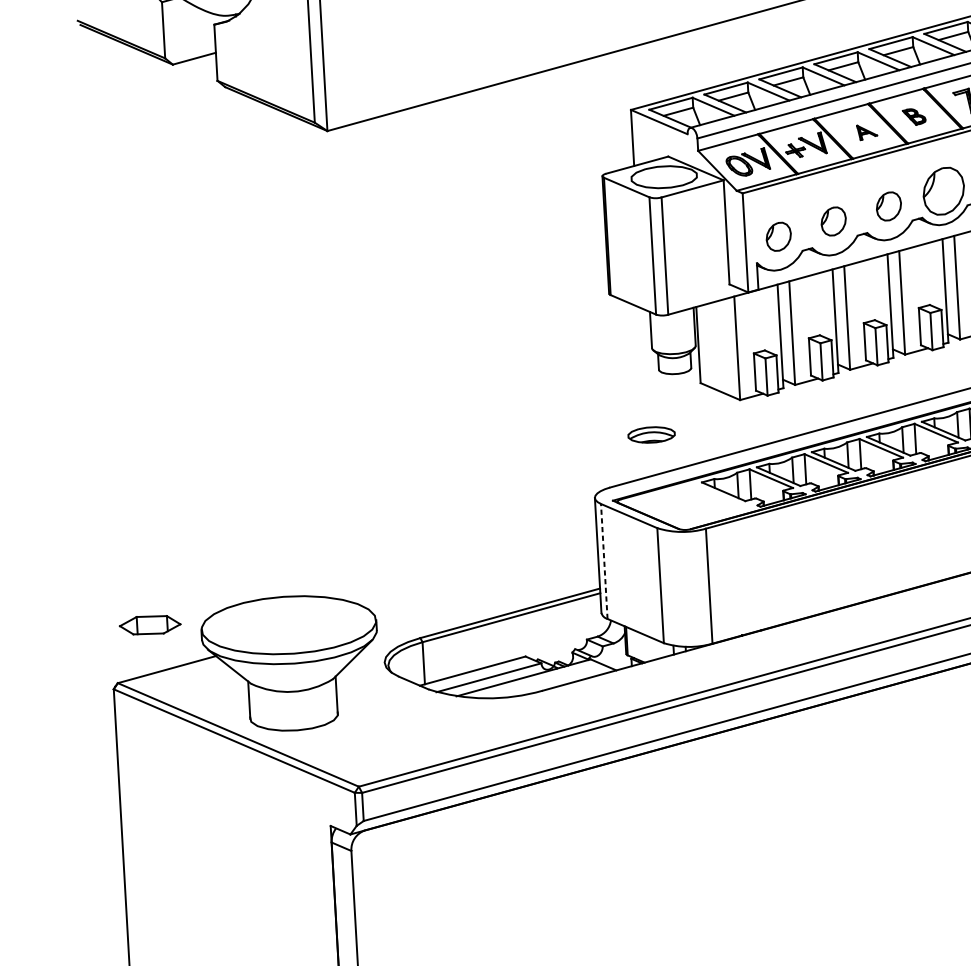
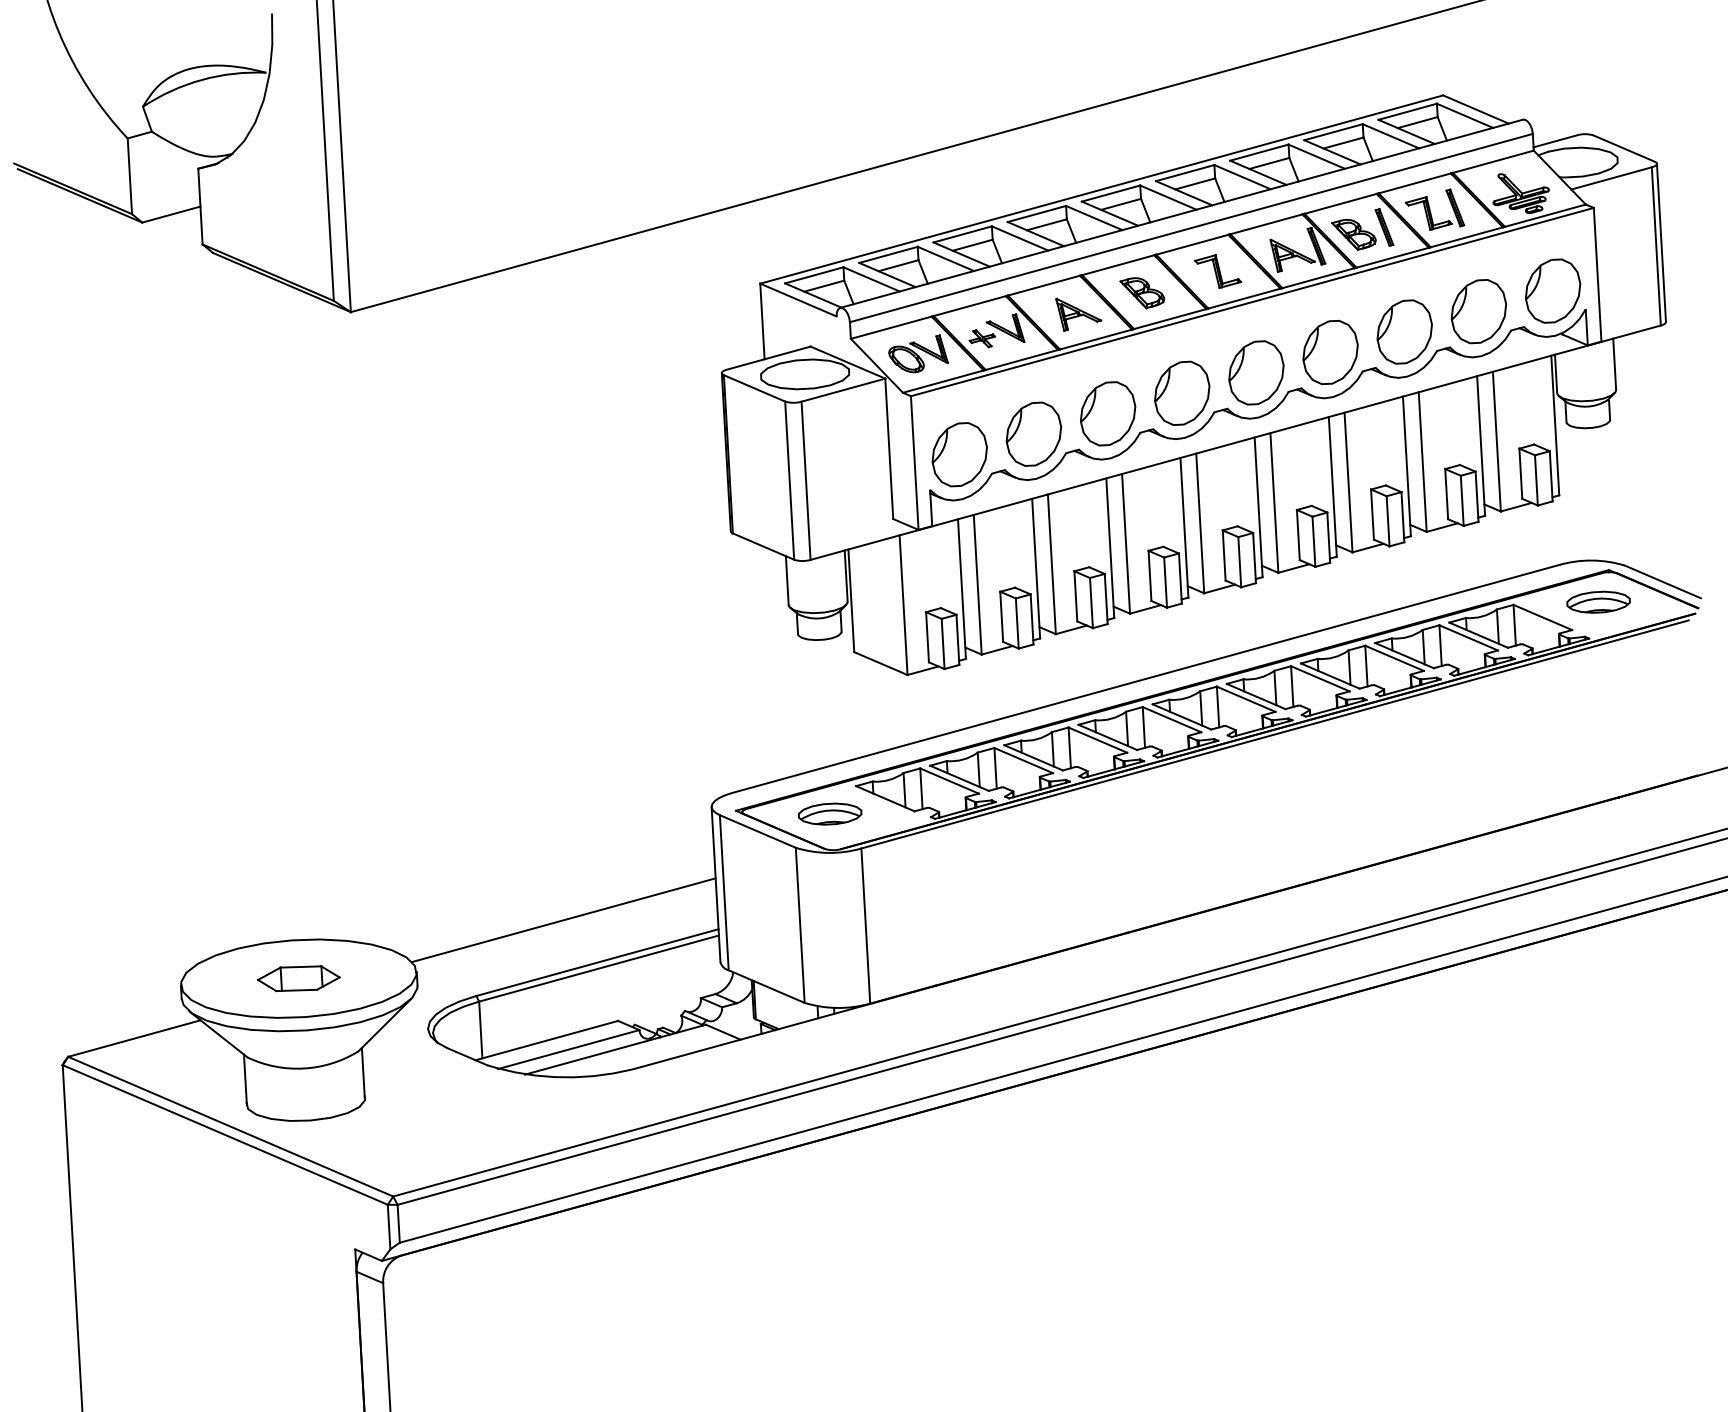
part: (914, 117) -> (1142, 293), size x1.43
part: (866, 132) -> (1078, 314), size x1.67
part: (889, 206) -> (1108, 413), size x1.67
part: (833, 221) -> (1033, 433), size x1.67
part: (778, 236) -> (959, 454), size x1.67
part: (651, 434) -> (830, 813), moved
line: (604, 561) -> (724, 892), dashed -> solid
line: (485, 582) -> (563, 920), added
part: (149, 625) -> (298, 978), moved

